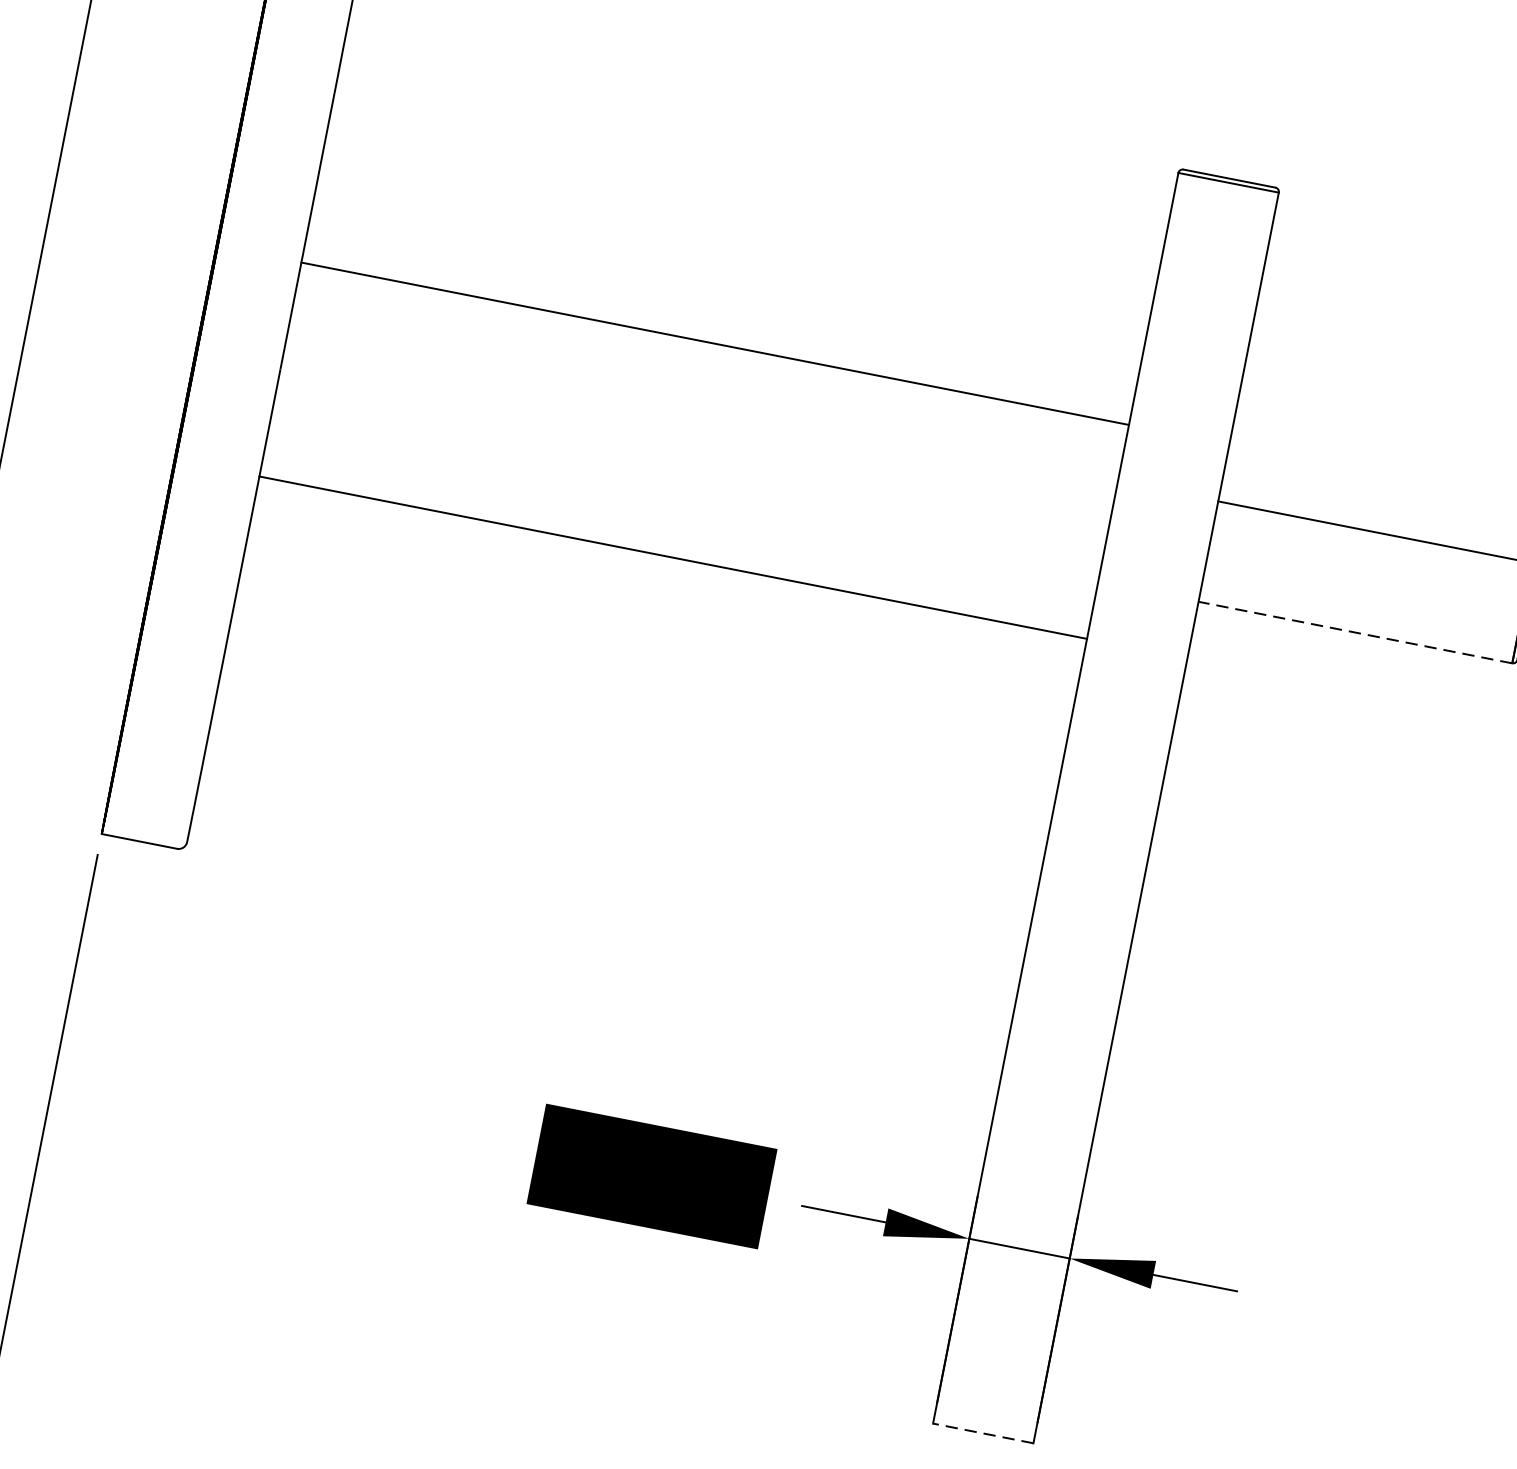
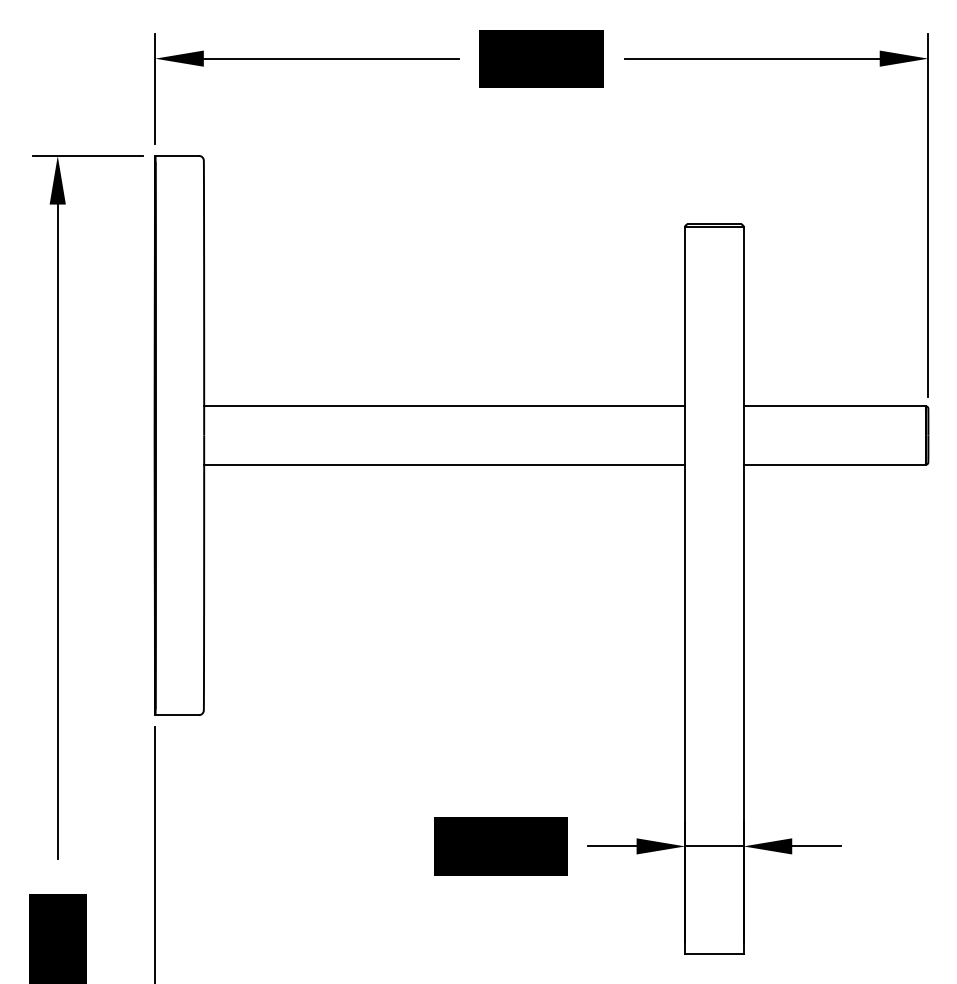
line: (714, 343) -> (444, 406), moved
line: (672, 557) -> (444, 464), moved
line: (1355, 632) -> (834, 464), dashed -> solid
line: (981, 1432) -> (713, 953), dashed -> solid

